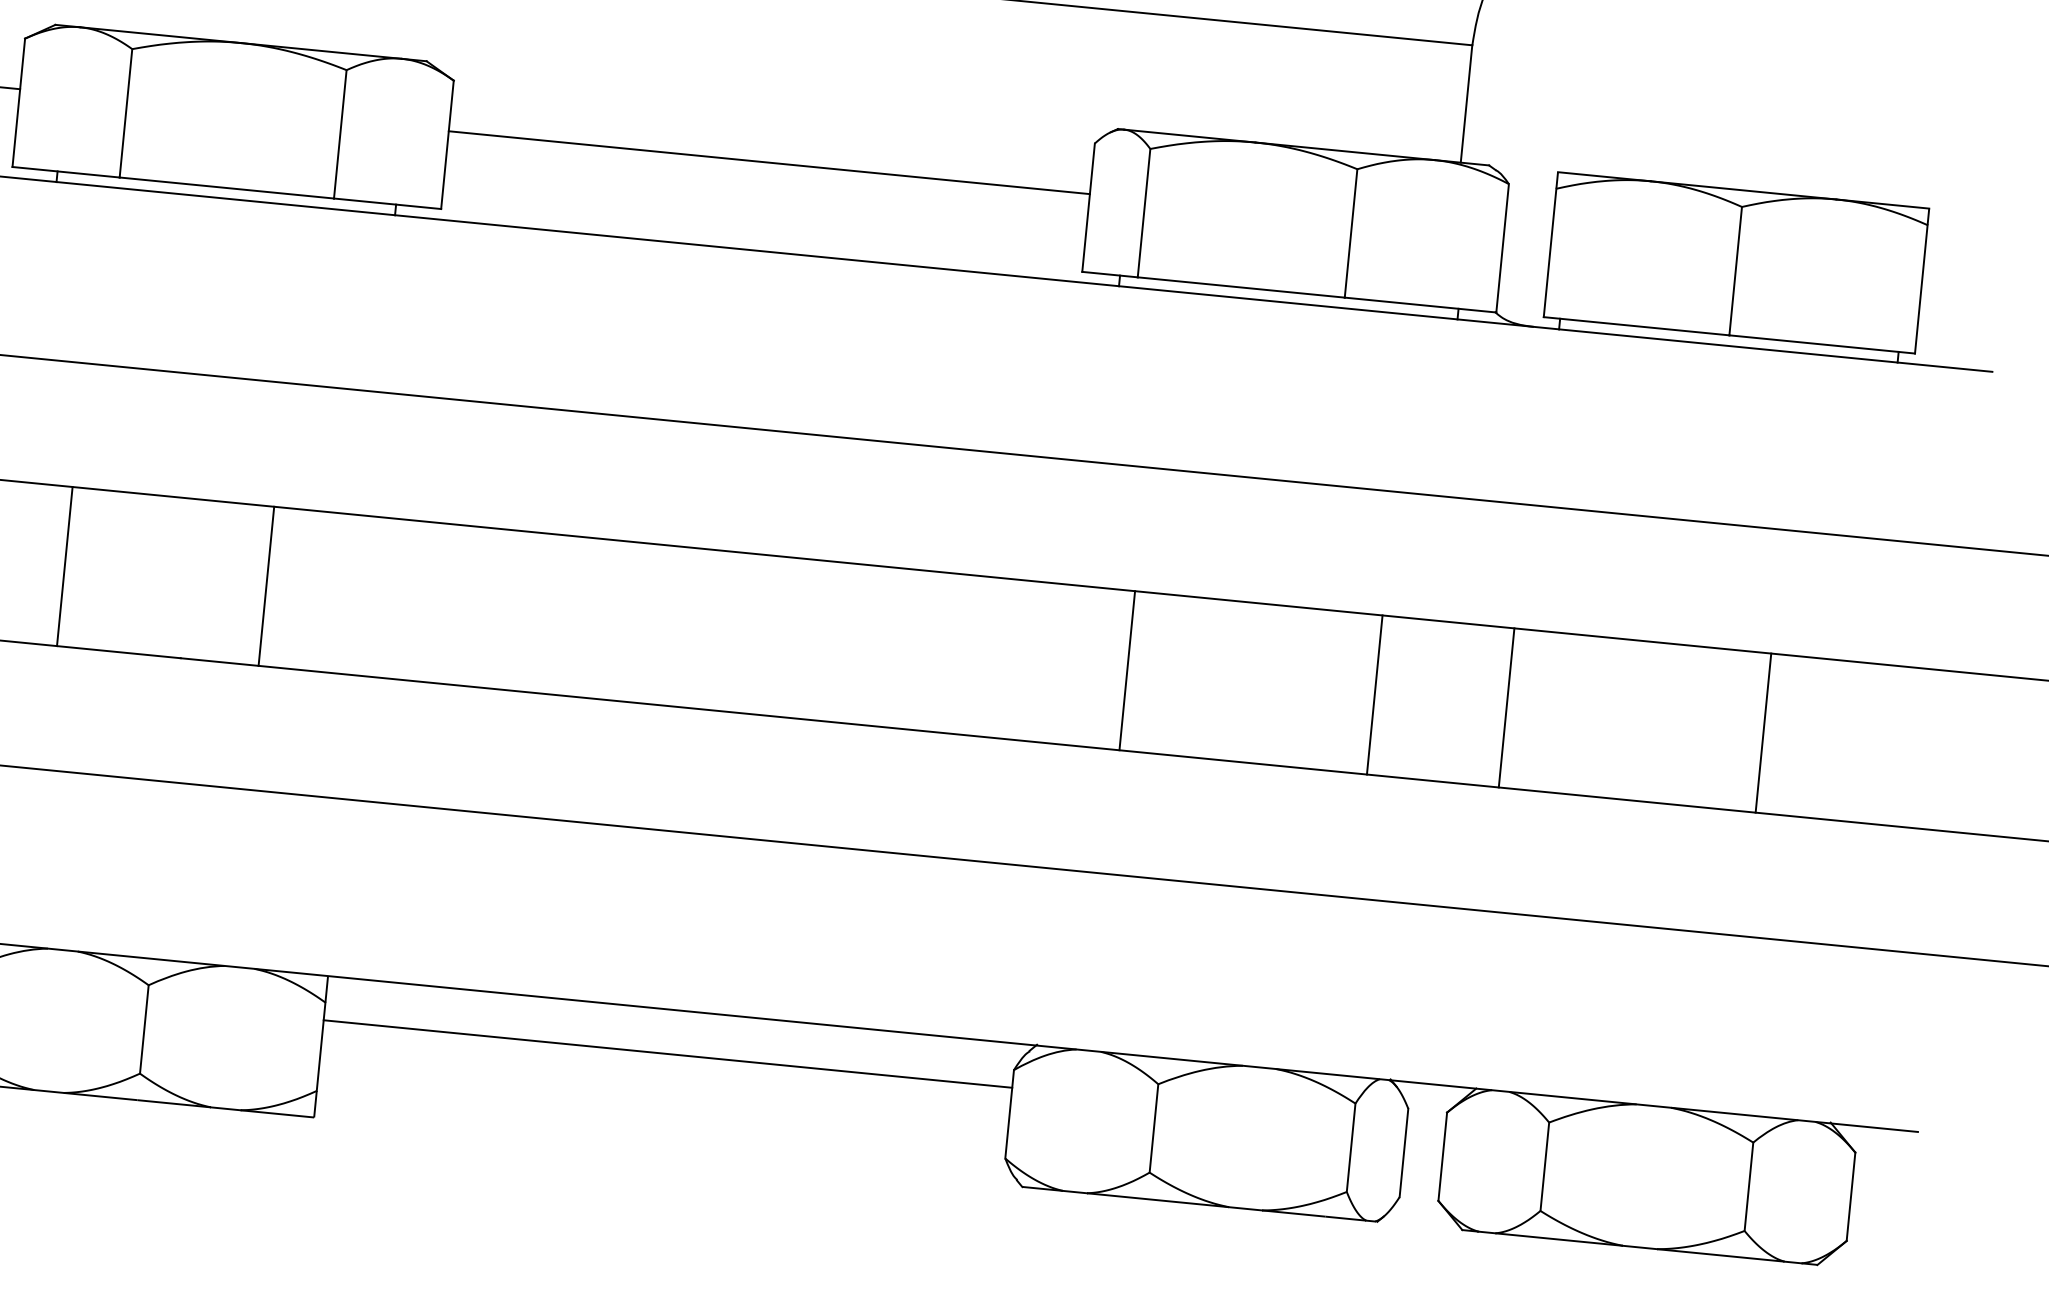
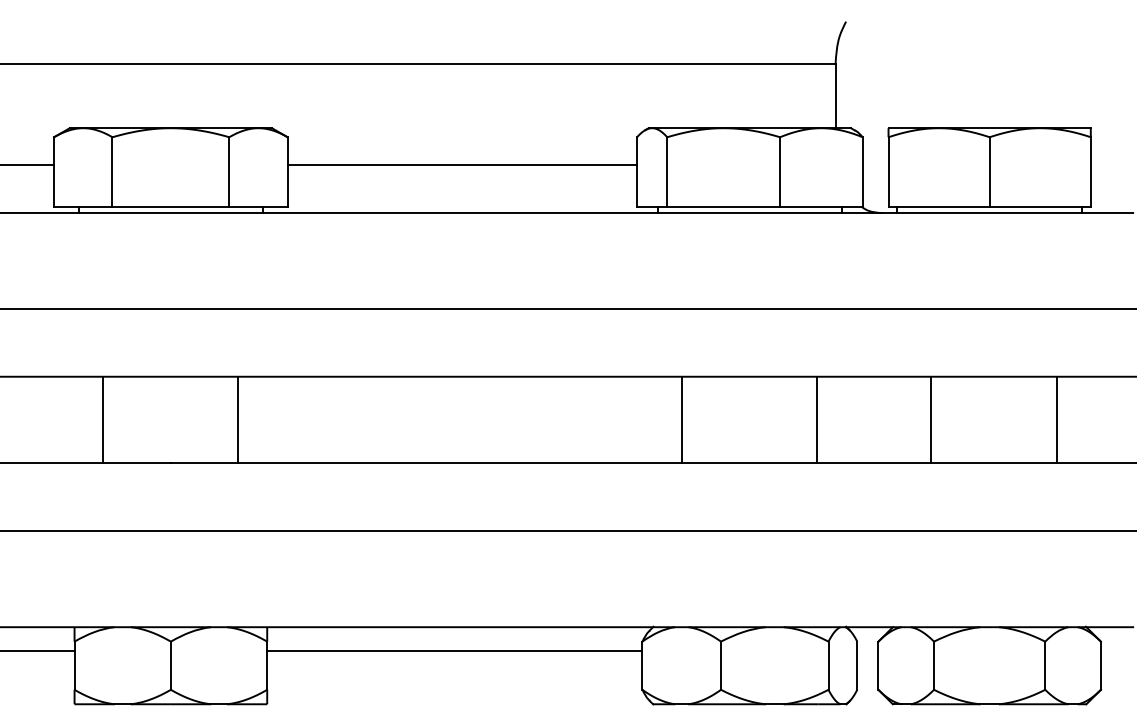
line: (266, 585) -> (238, 419), moved
line: (1507, 706) -> (931, 419), moved
line: (1764, 732) -> (1057, 419), moved

